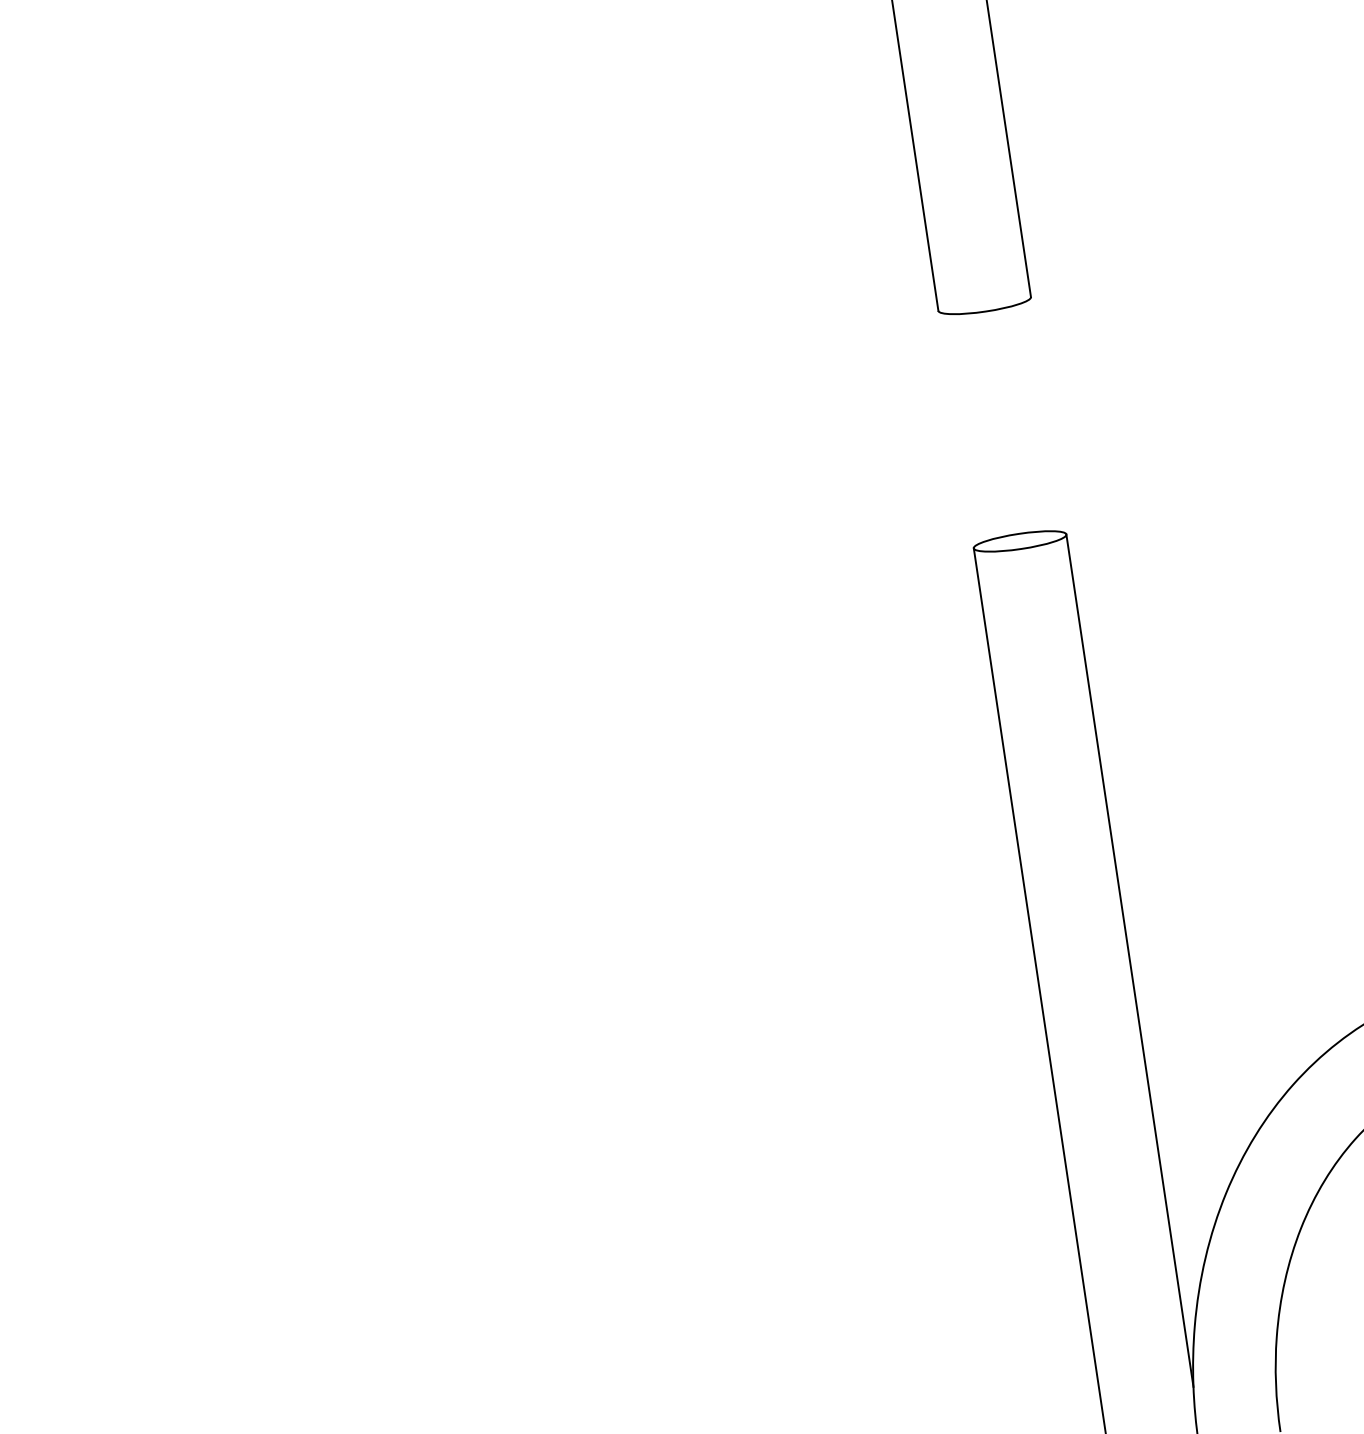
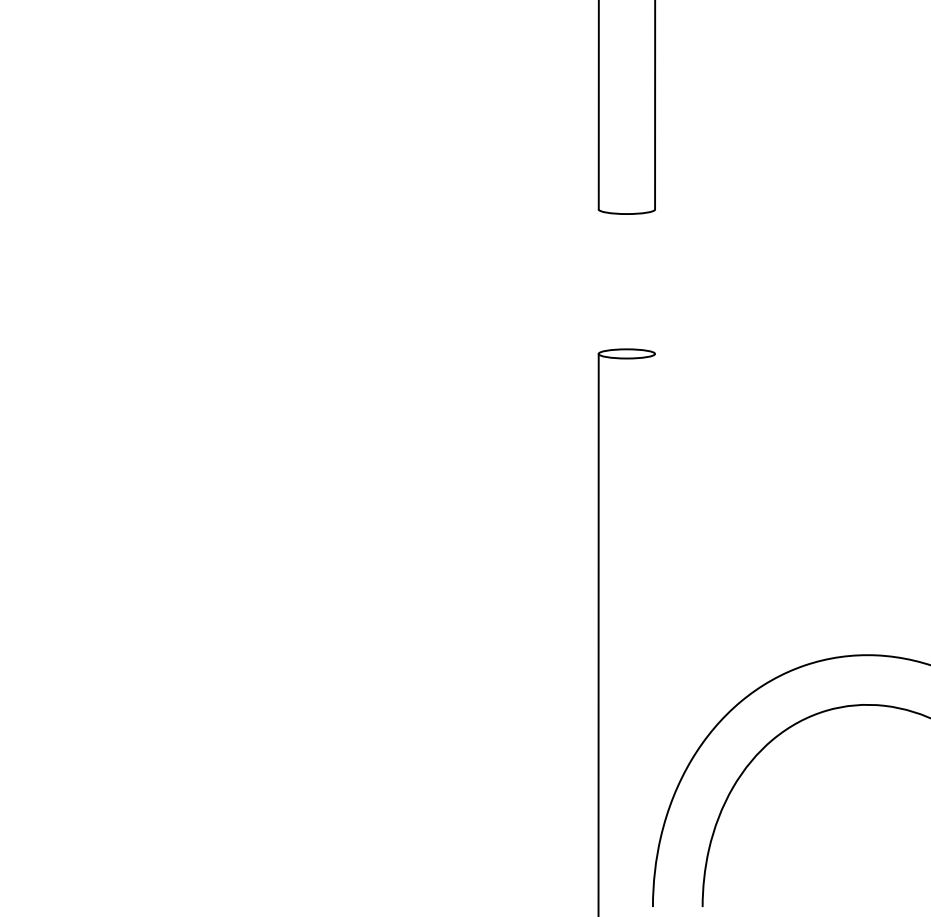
line: (1129, 959) -> (654, 612), removed

